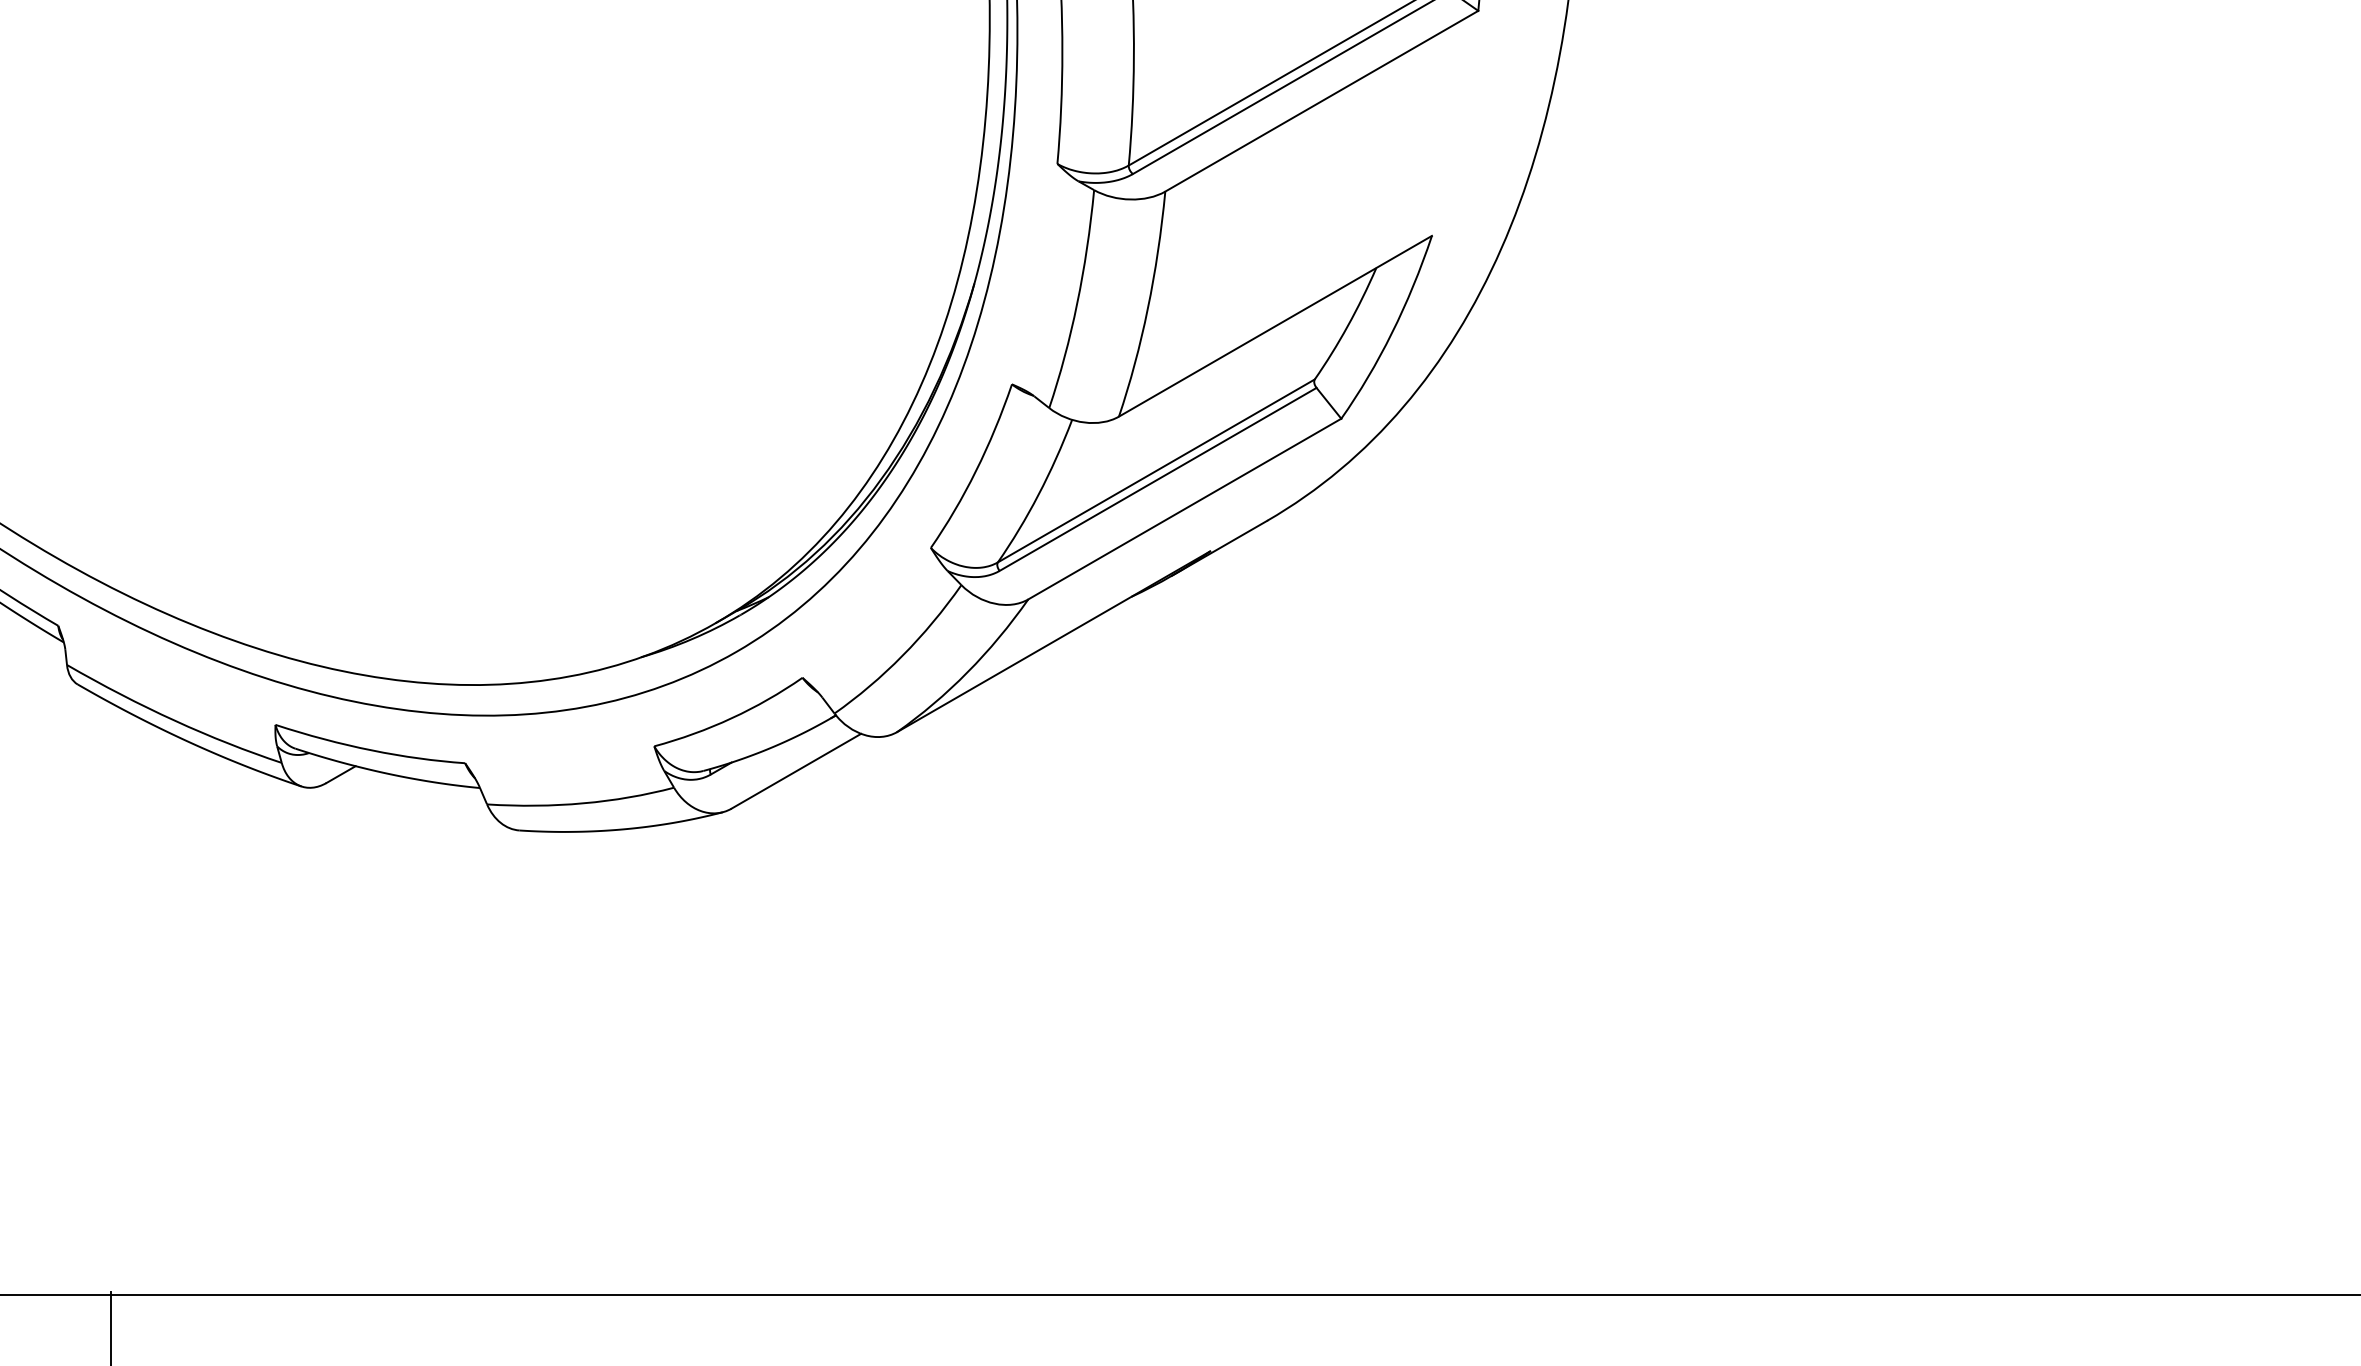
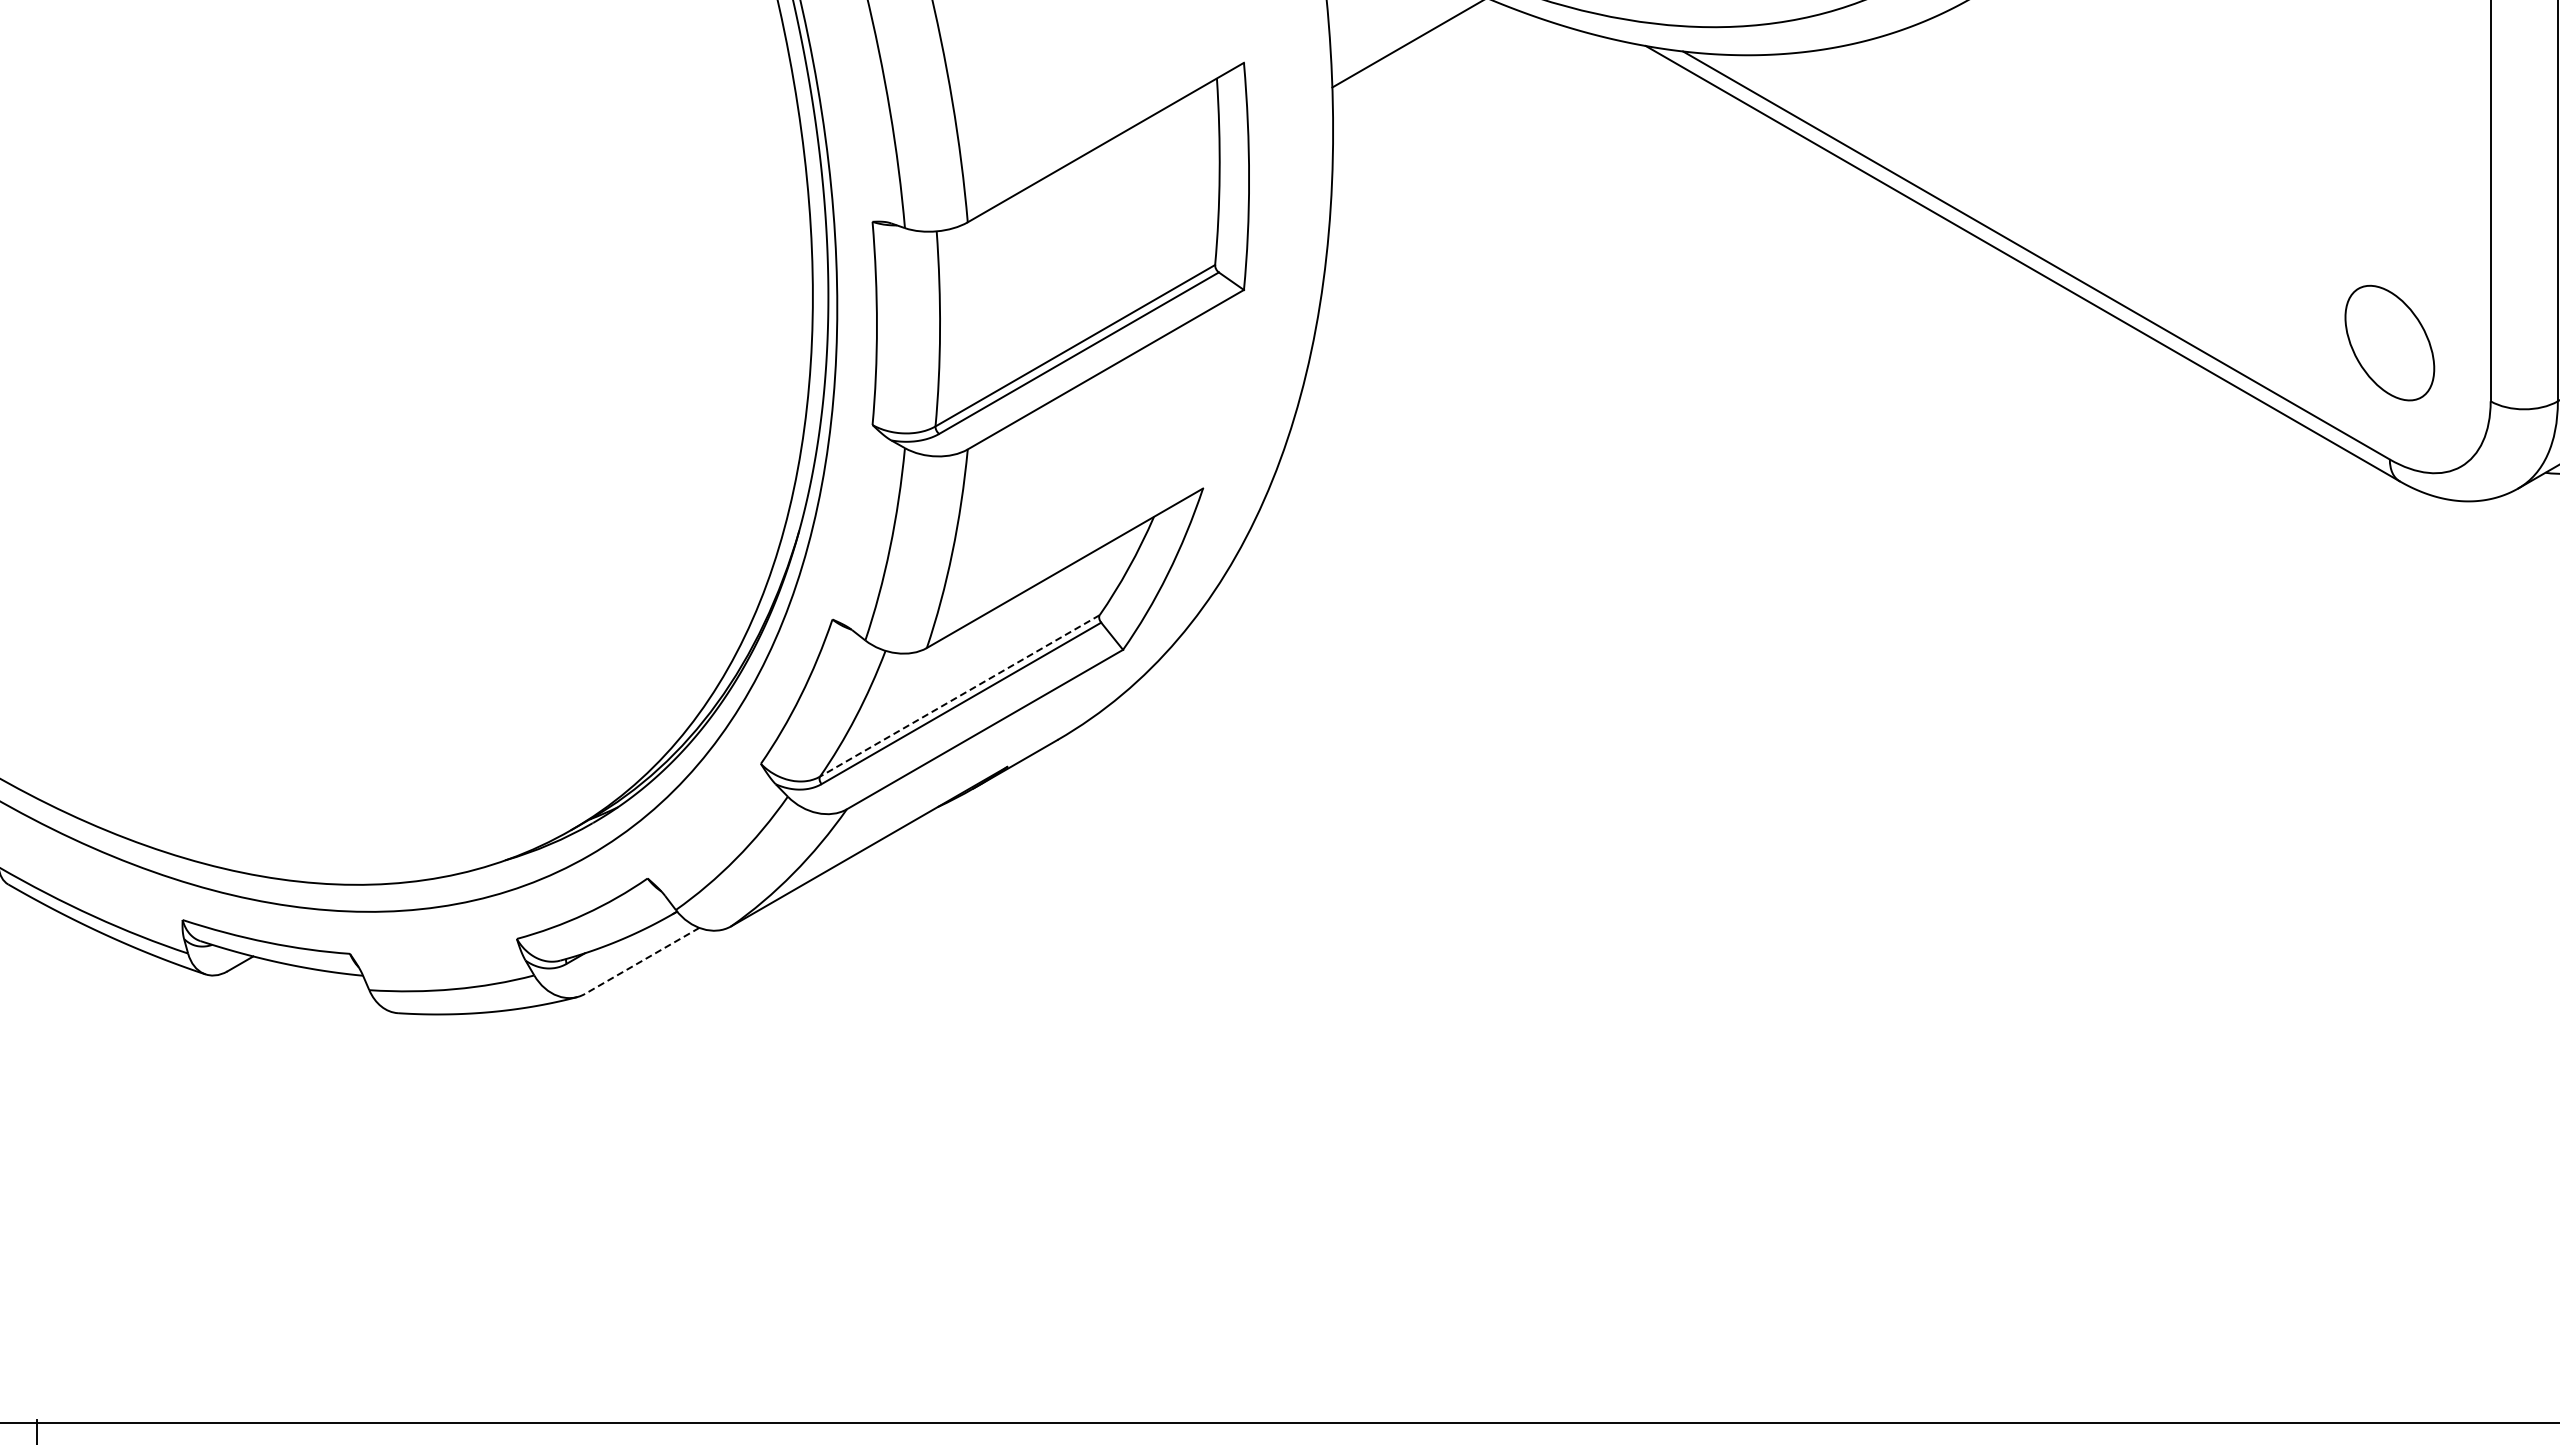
line: (1155, 471) -> (959, 696), solid -> dashed
line: (795, 771) -> (641, 961), solid -> dashed

